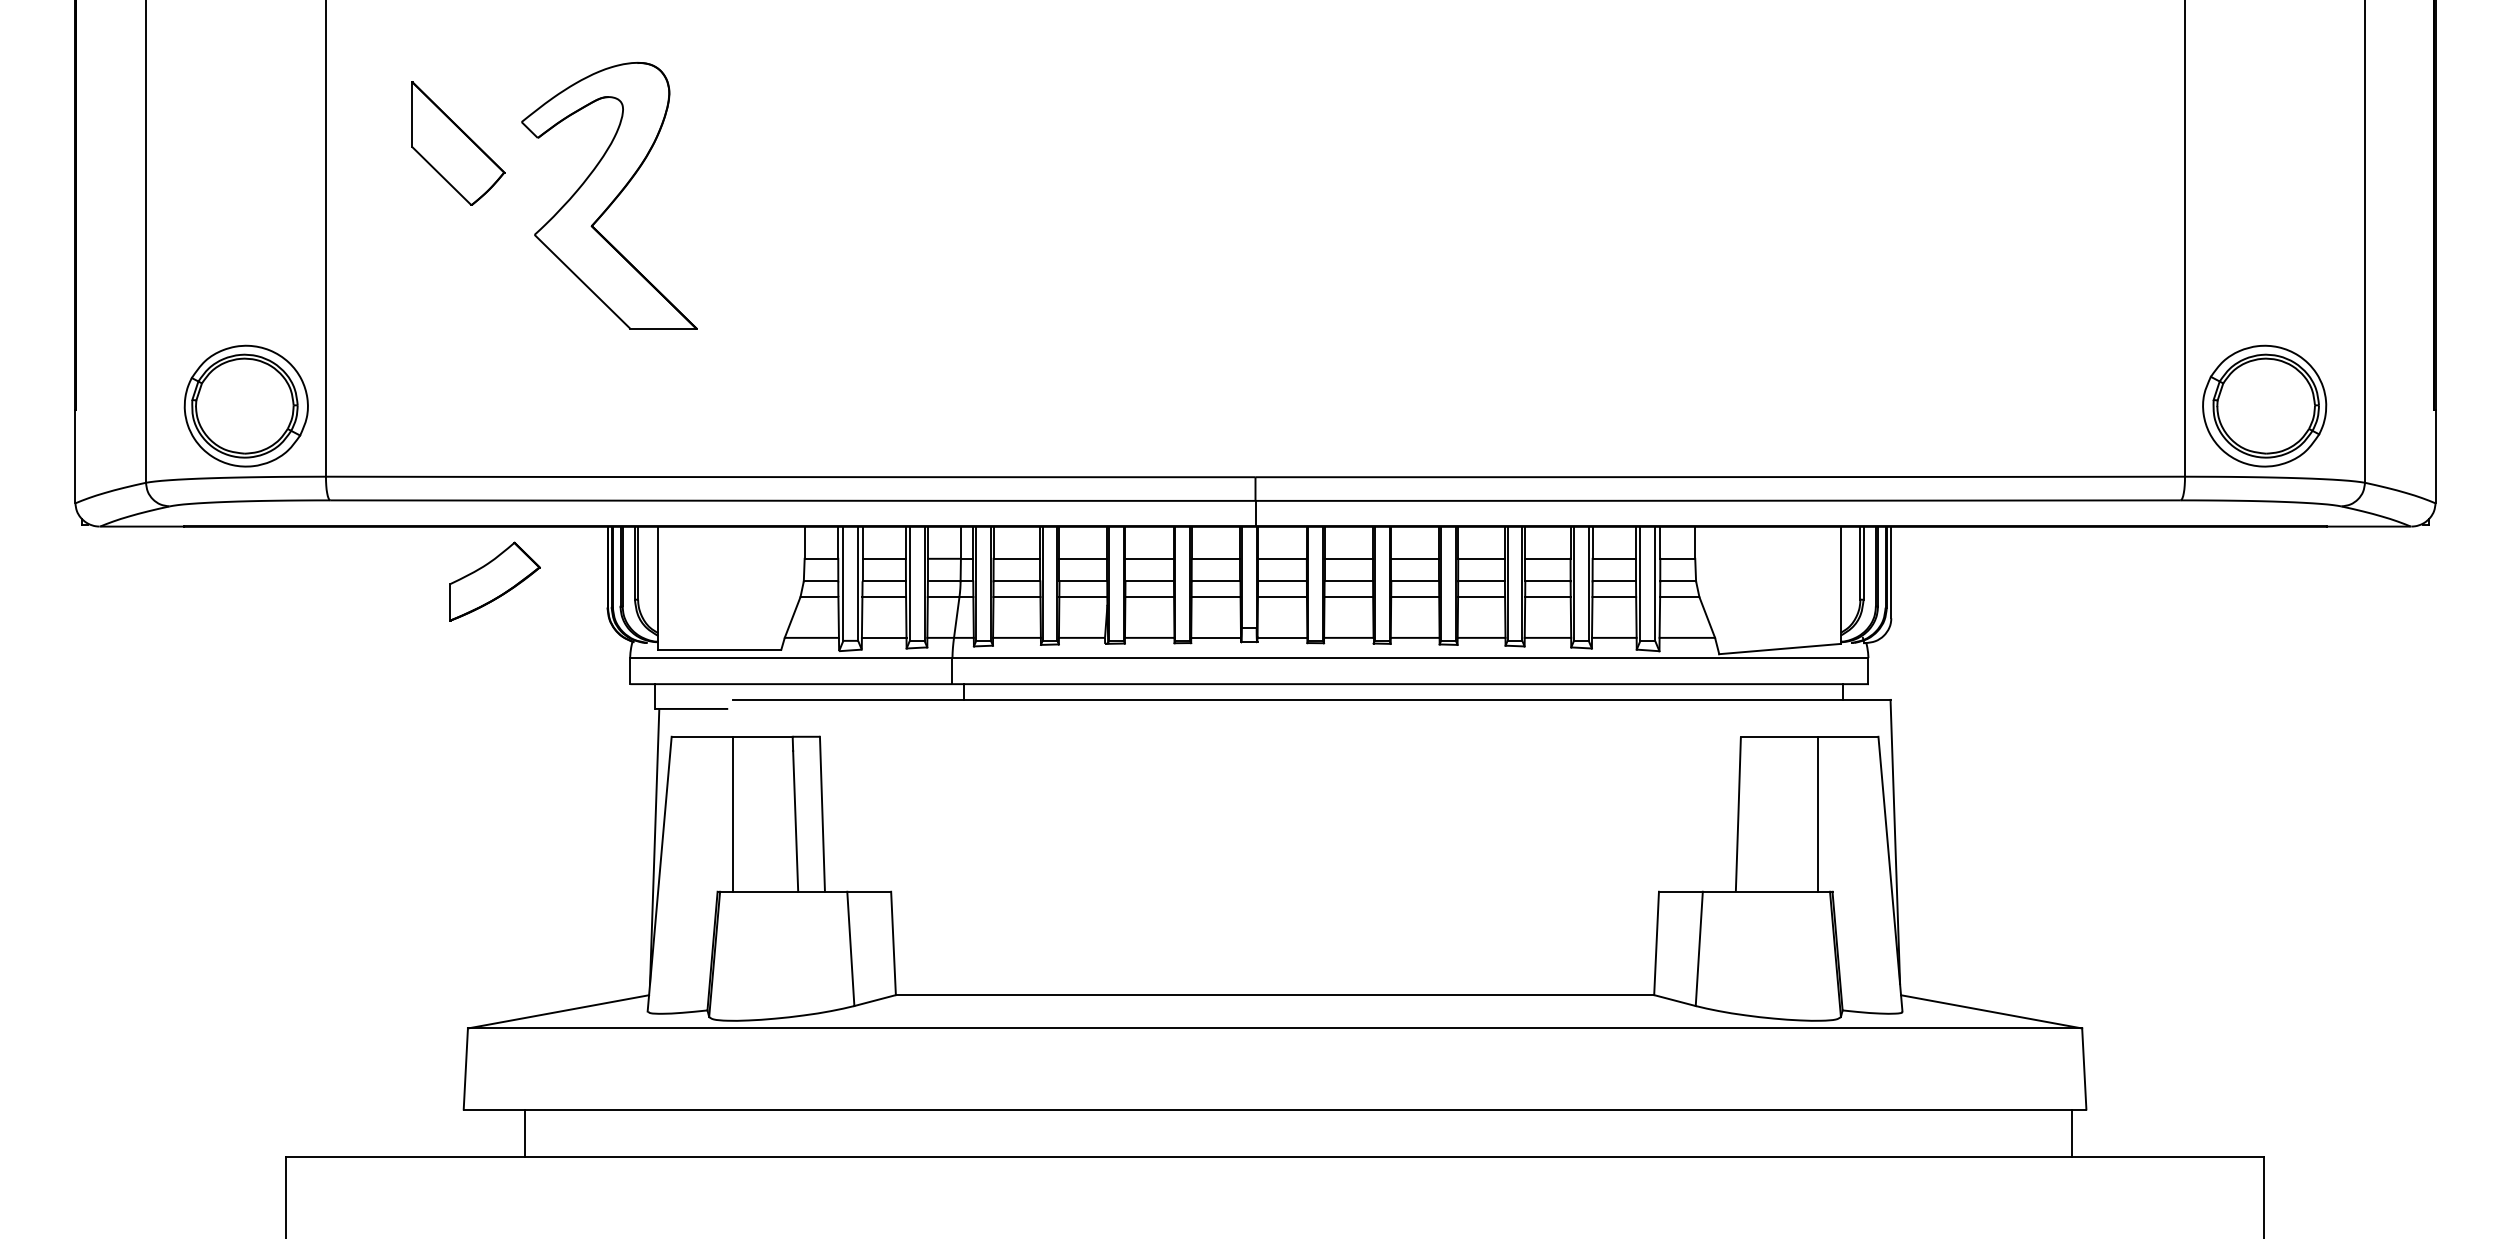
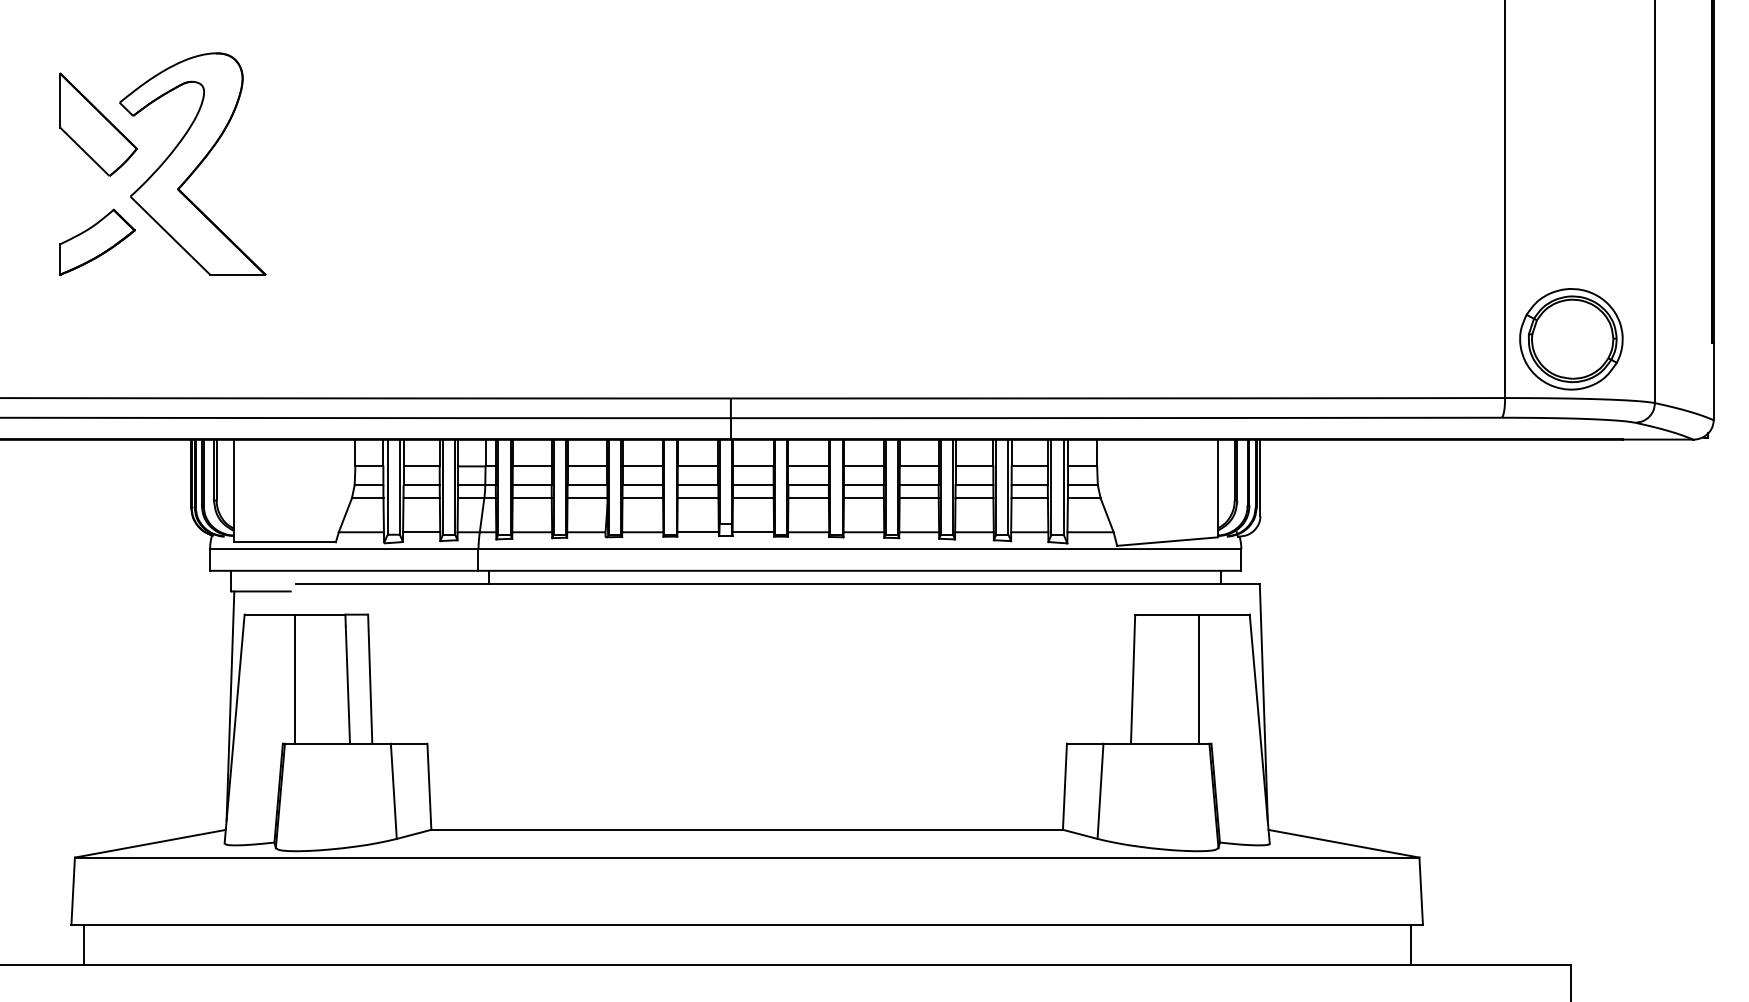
part: (458, 143) -> (98, 124), moved
part: (494, 581) -> (97, 242), moved
line: (525, 1133) -> (83, 945), moved

